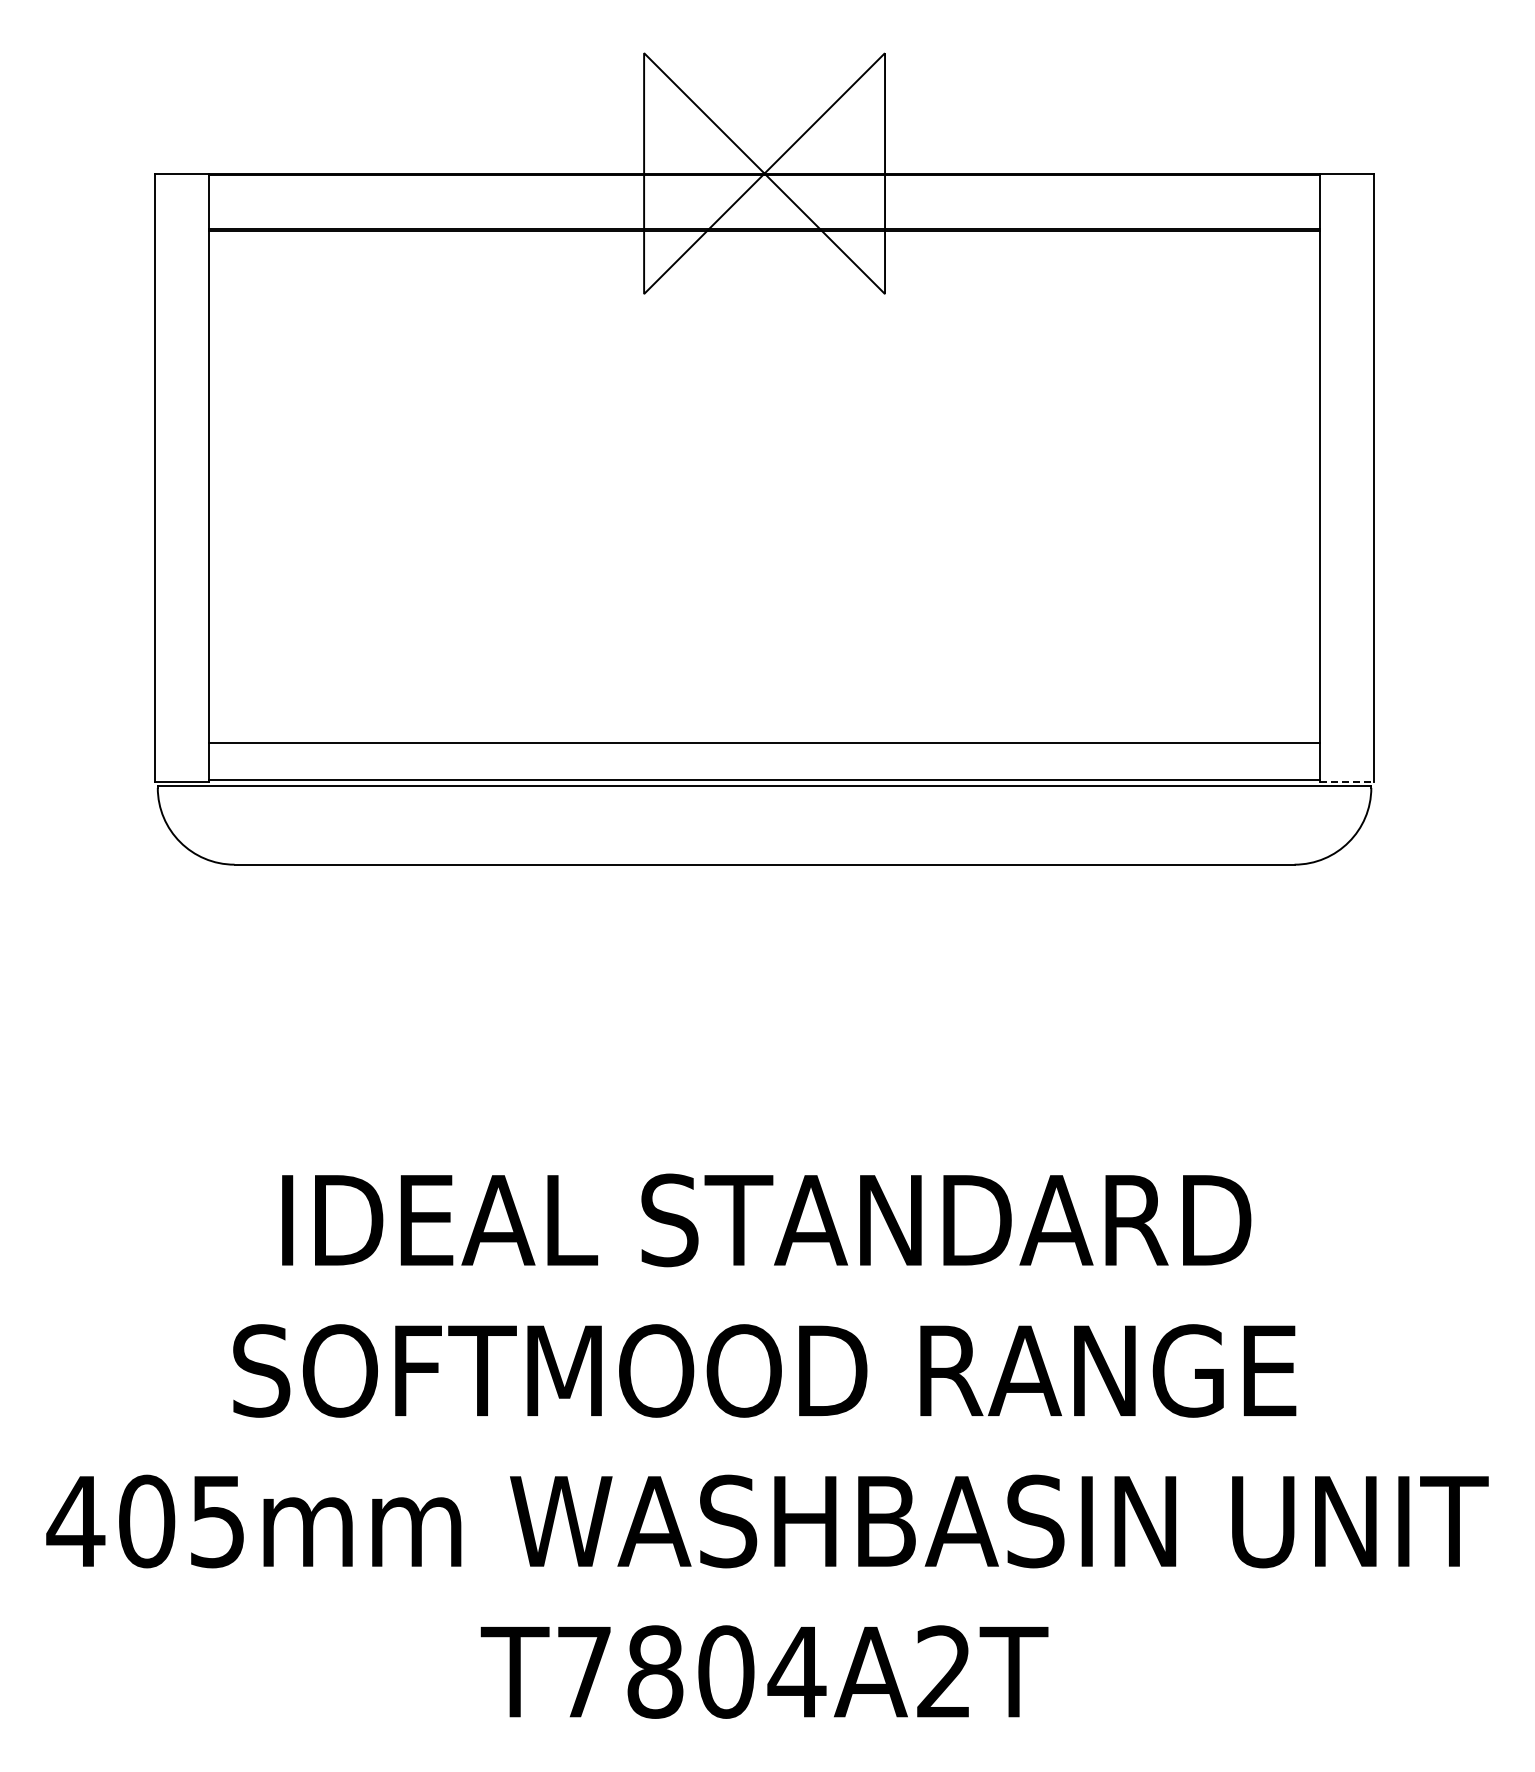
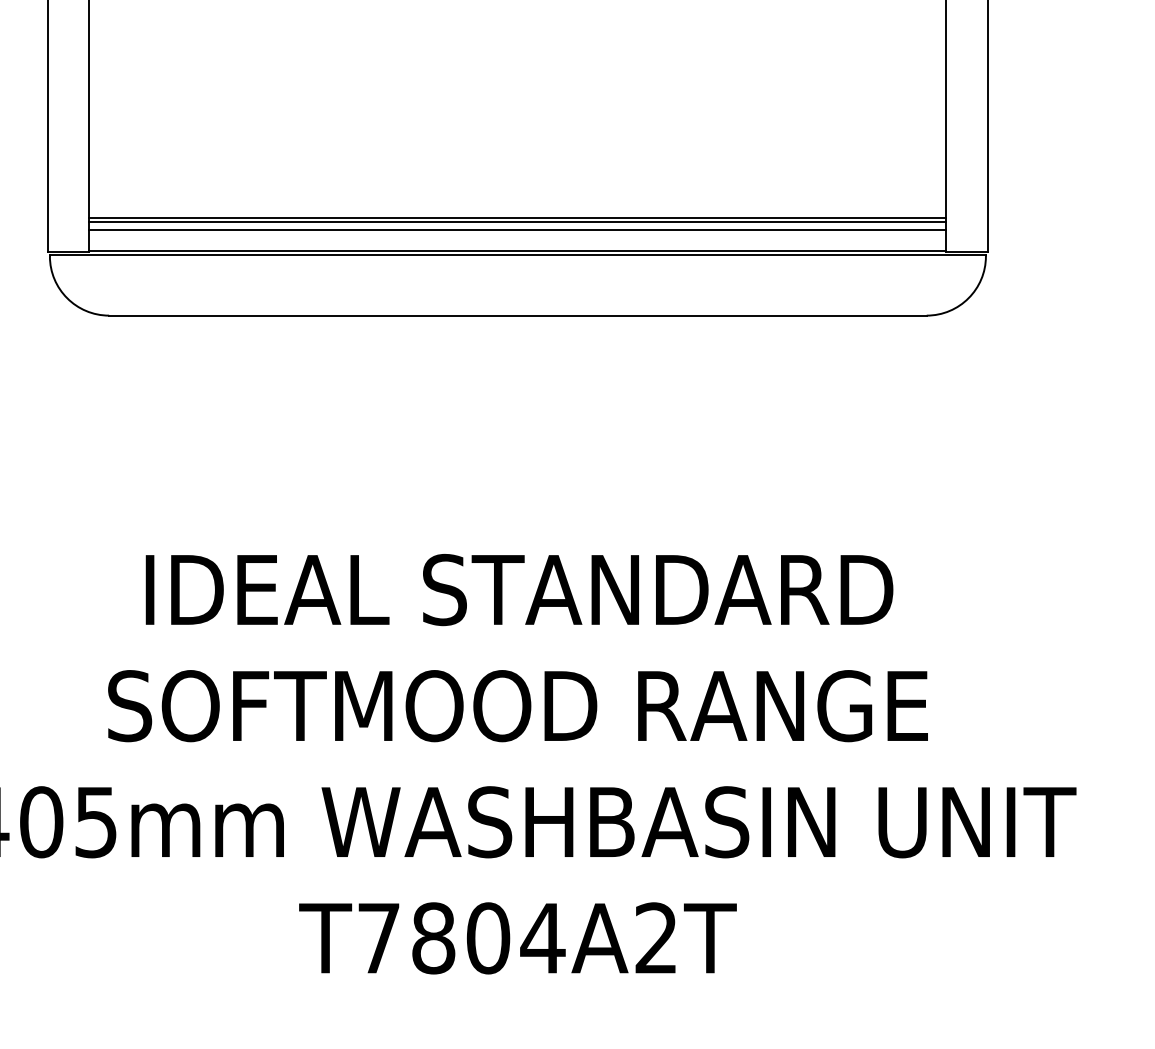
line: (764, 738) -> (517, 218), added
line: (764, 753) -> (517, 229), added
line: (1347, 781) -> (967, 251), dashed -> solid

